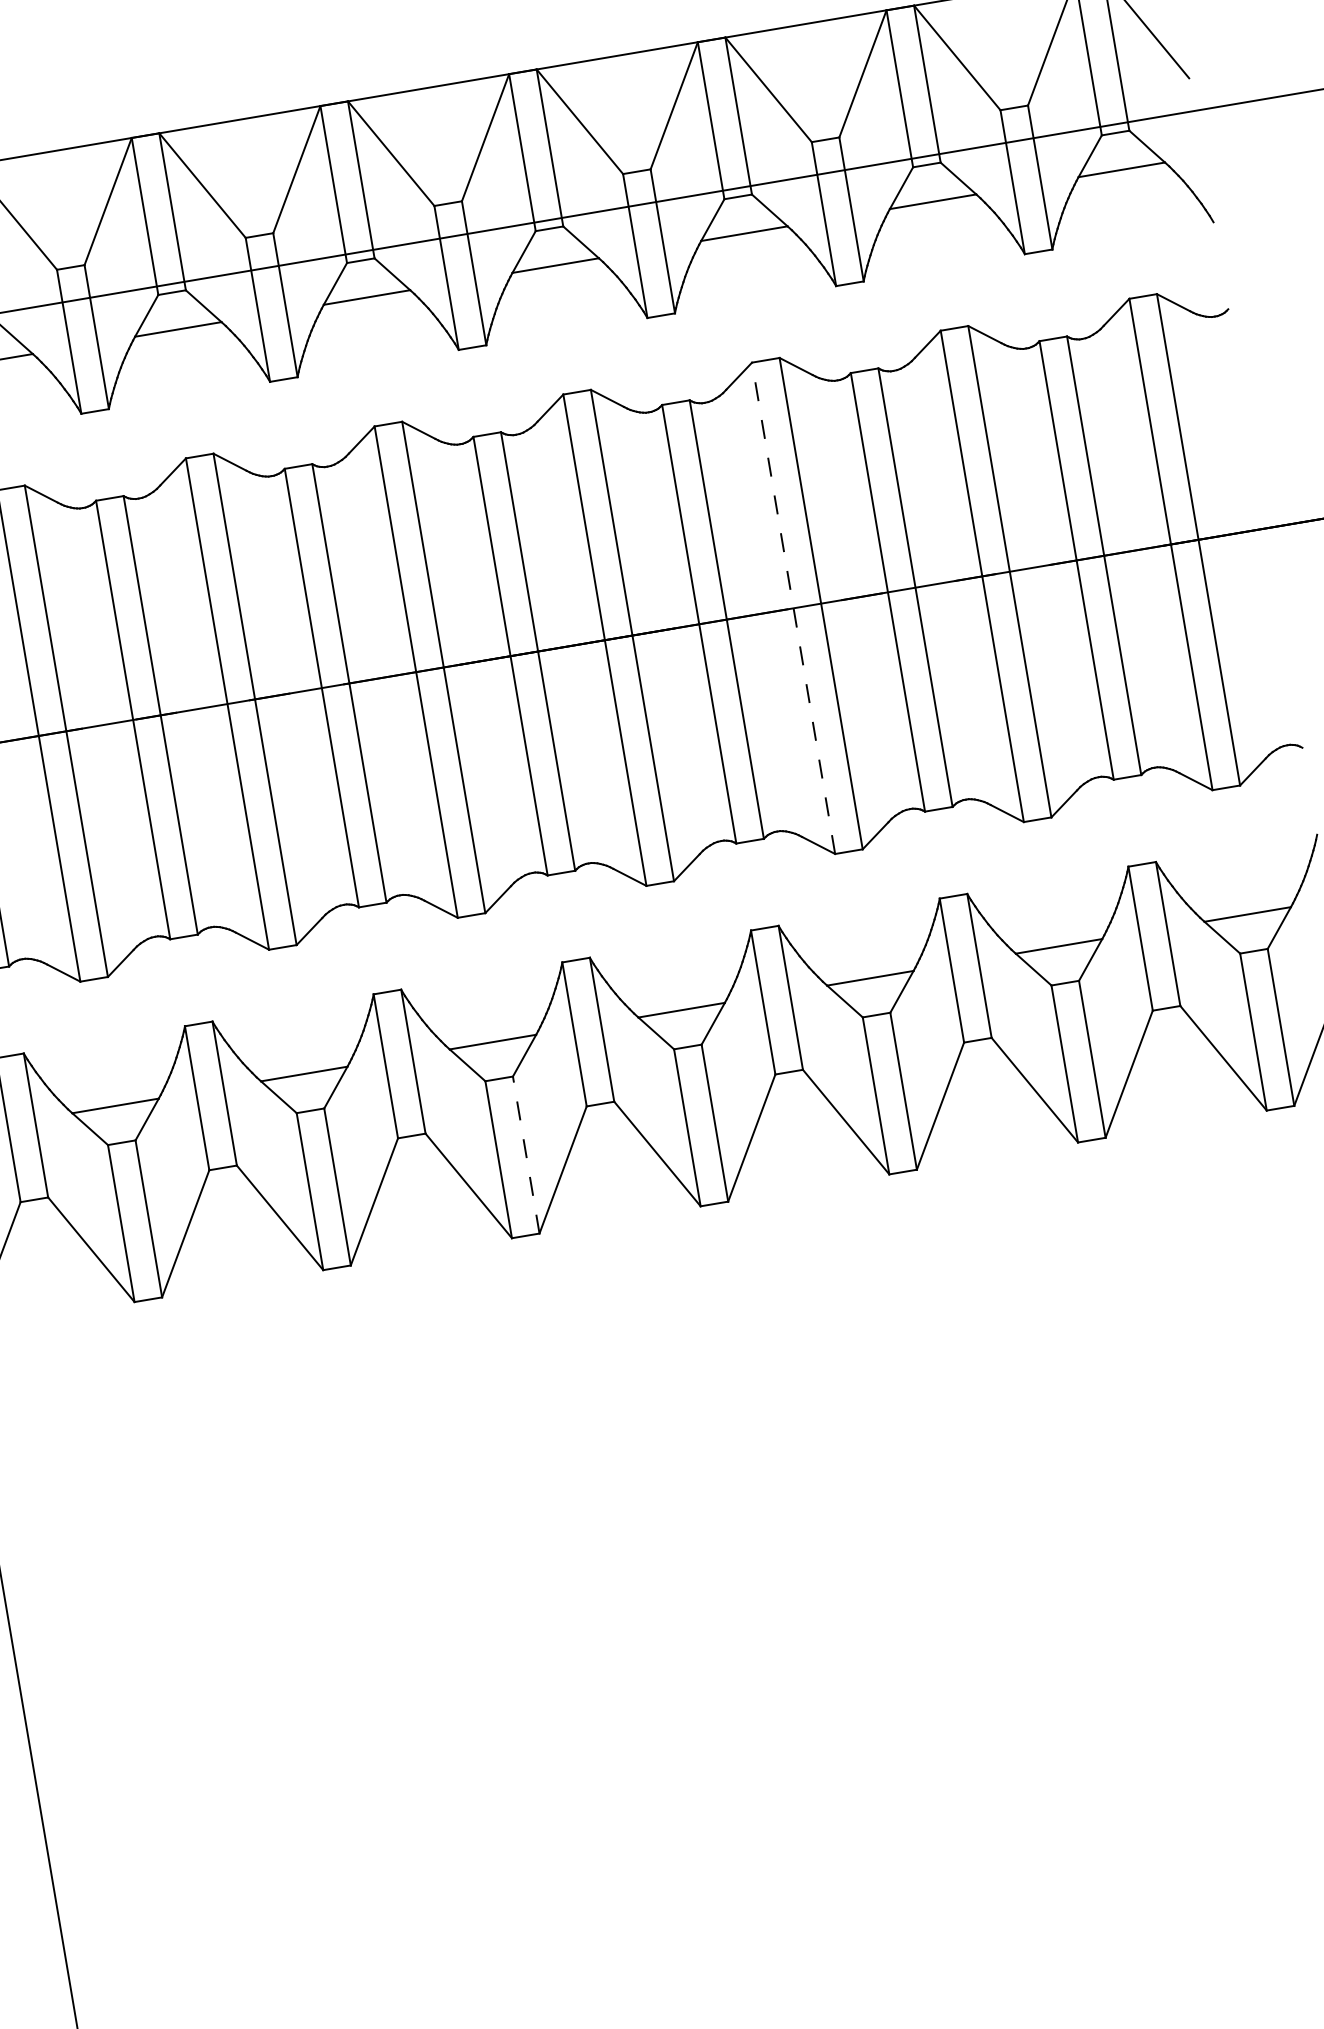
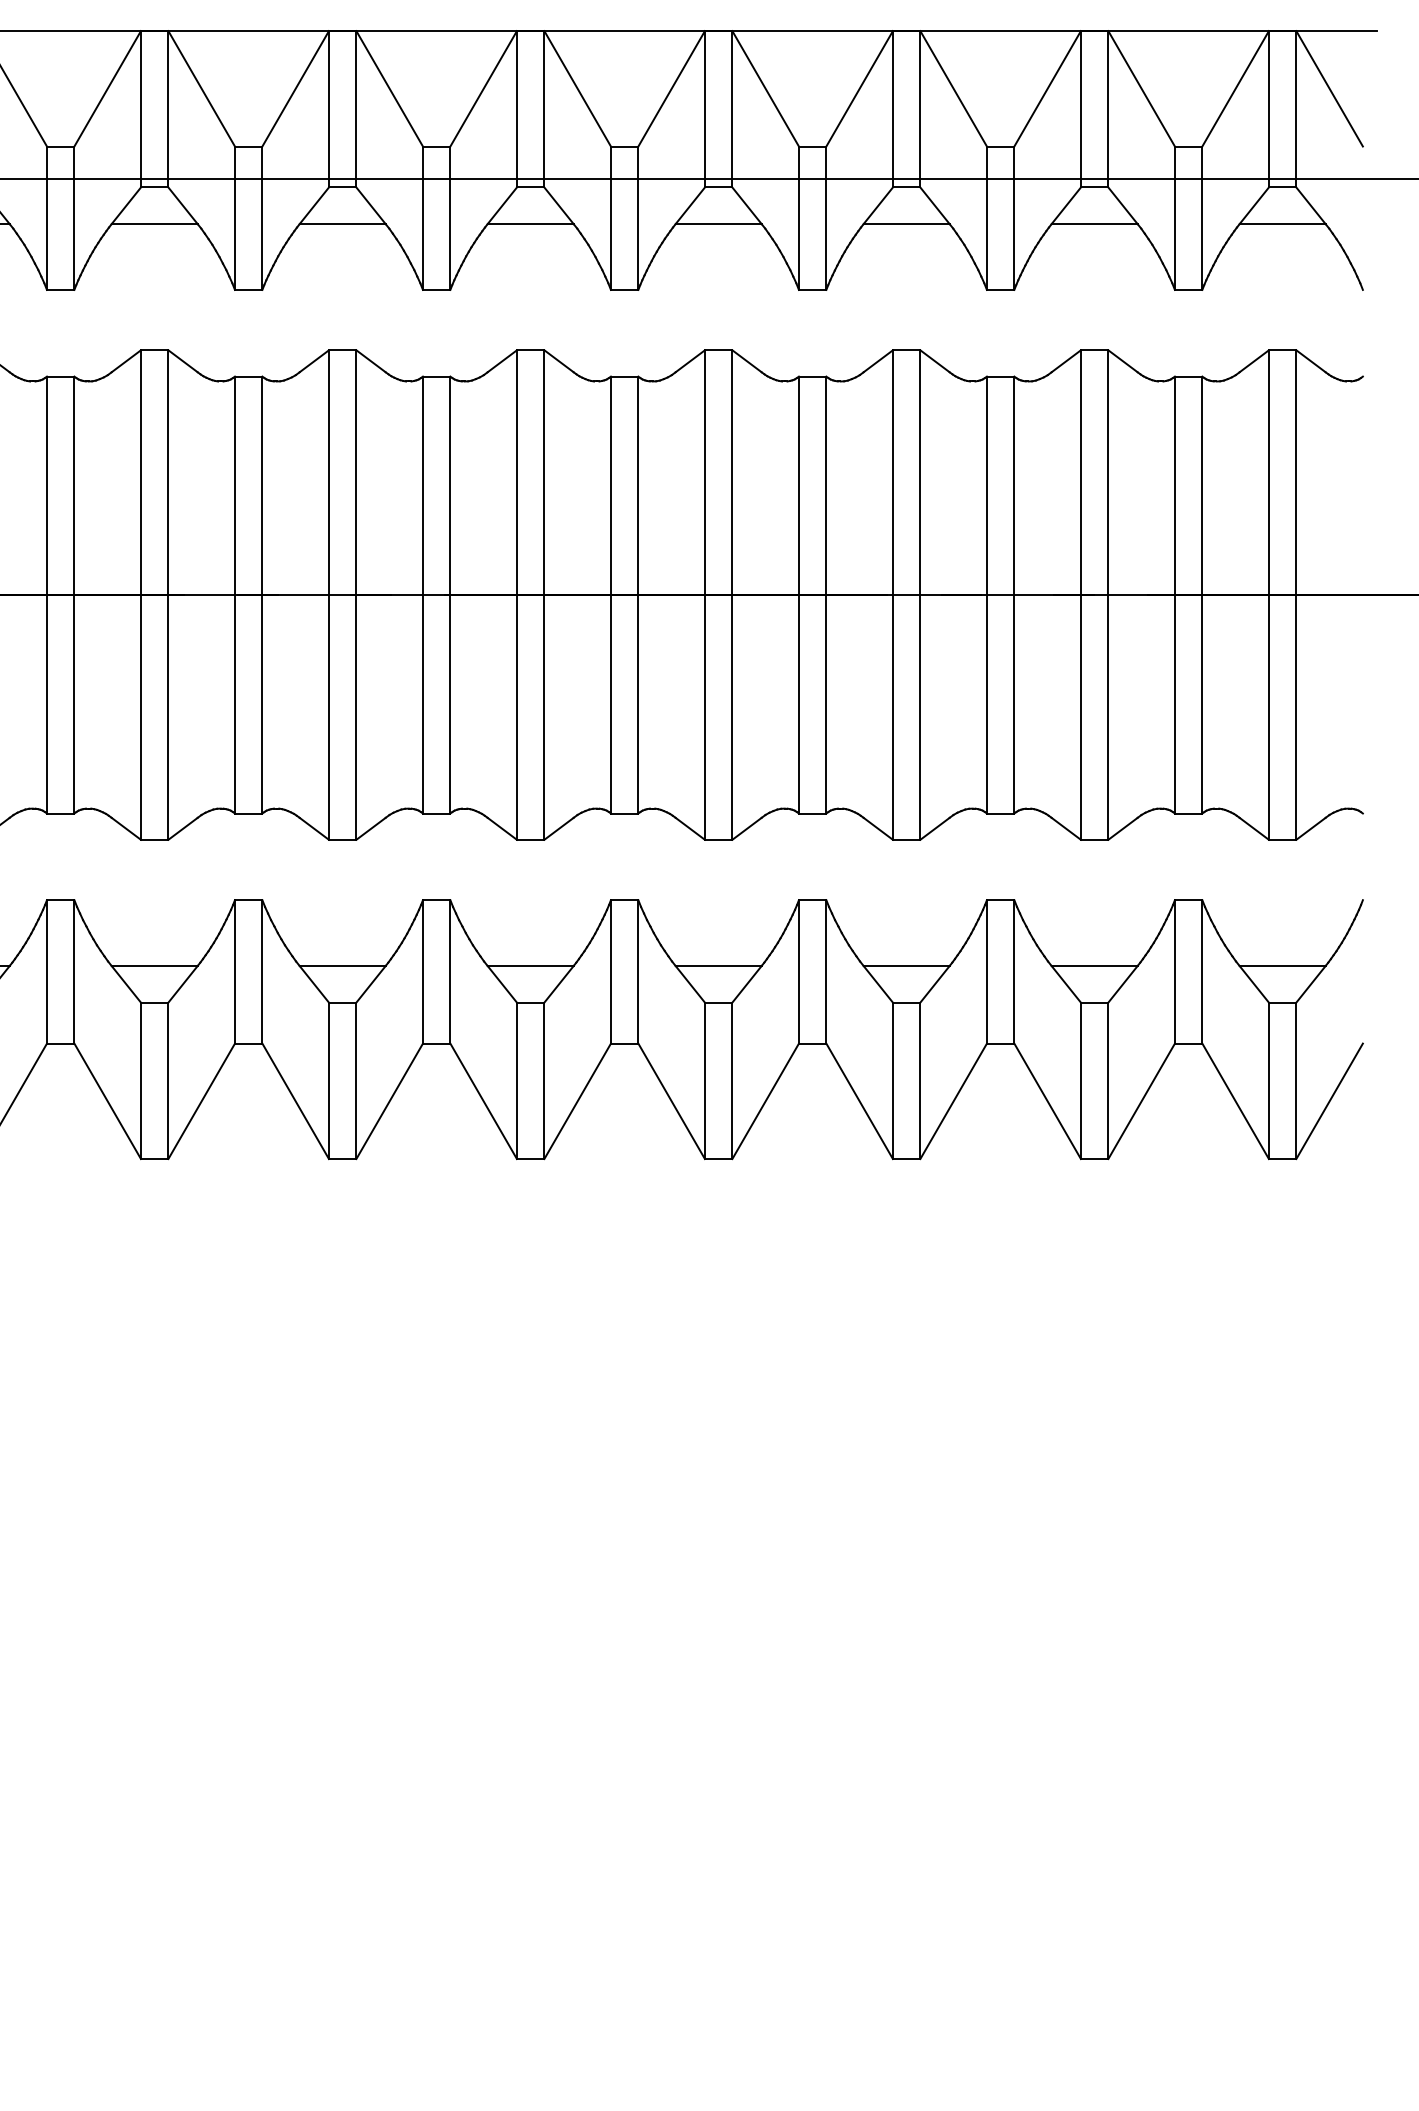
line: (793, 608) -> (892, 595), dashed -> solid
line: (526, 1154) -> (544, 1080), dashed -> solid

